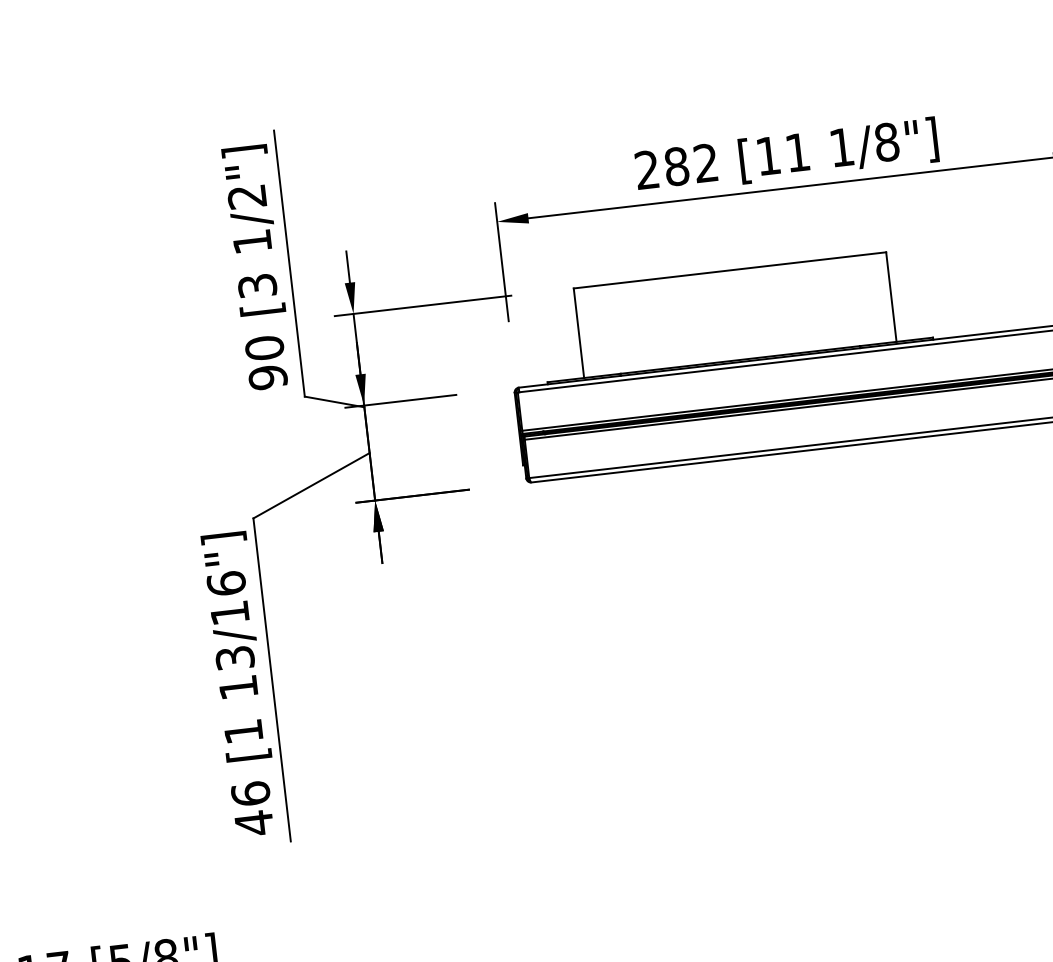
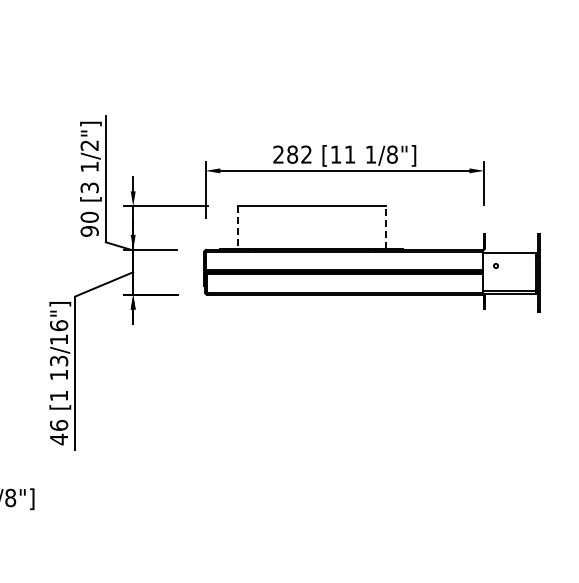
line: (891, 294) -> (386, 226), solid -> dashed
line: (578, 333) -> (237, 227), solid -> dashed

